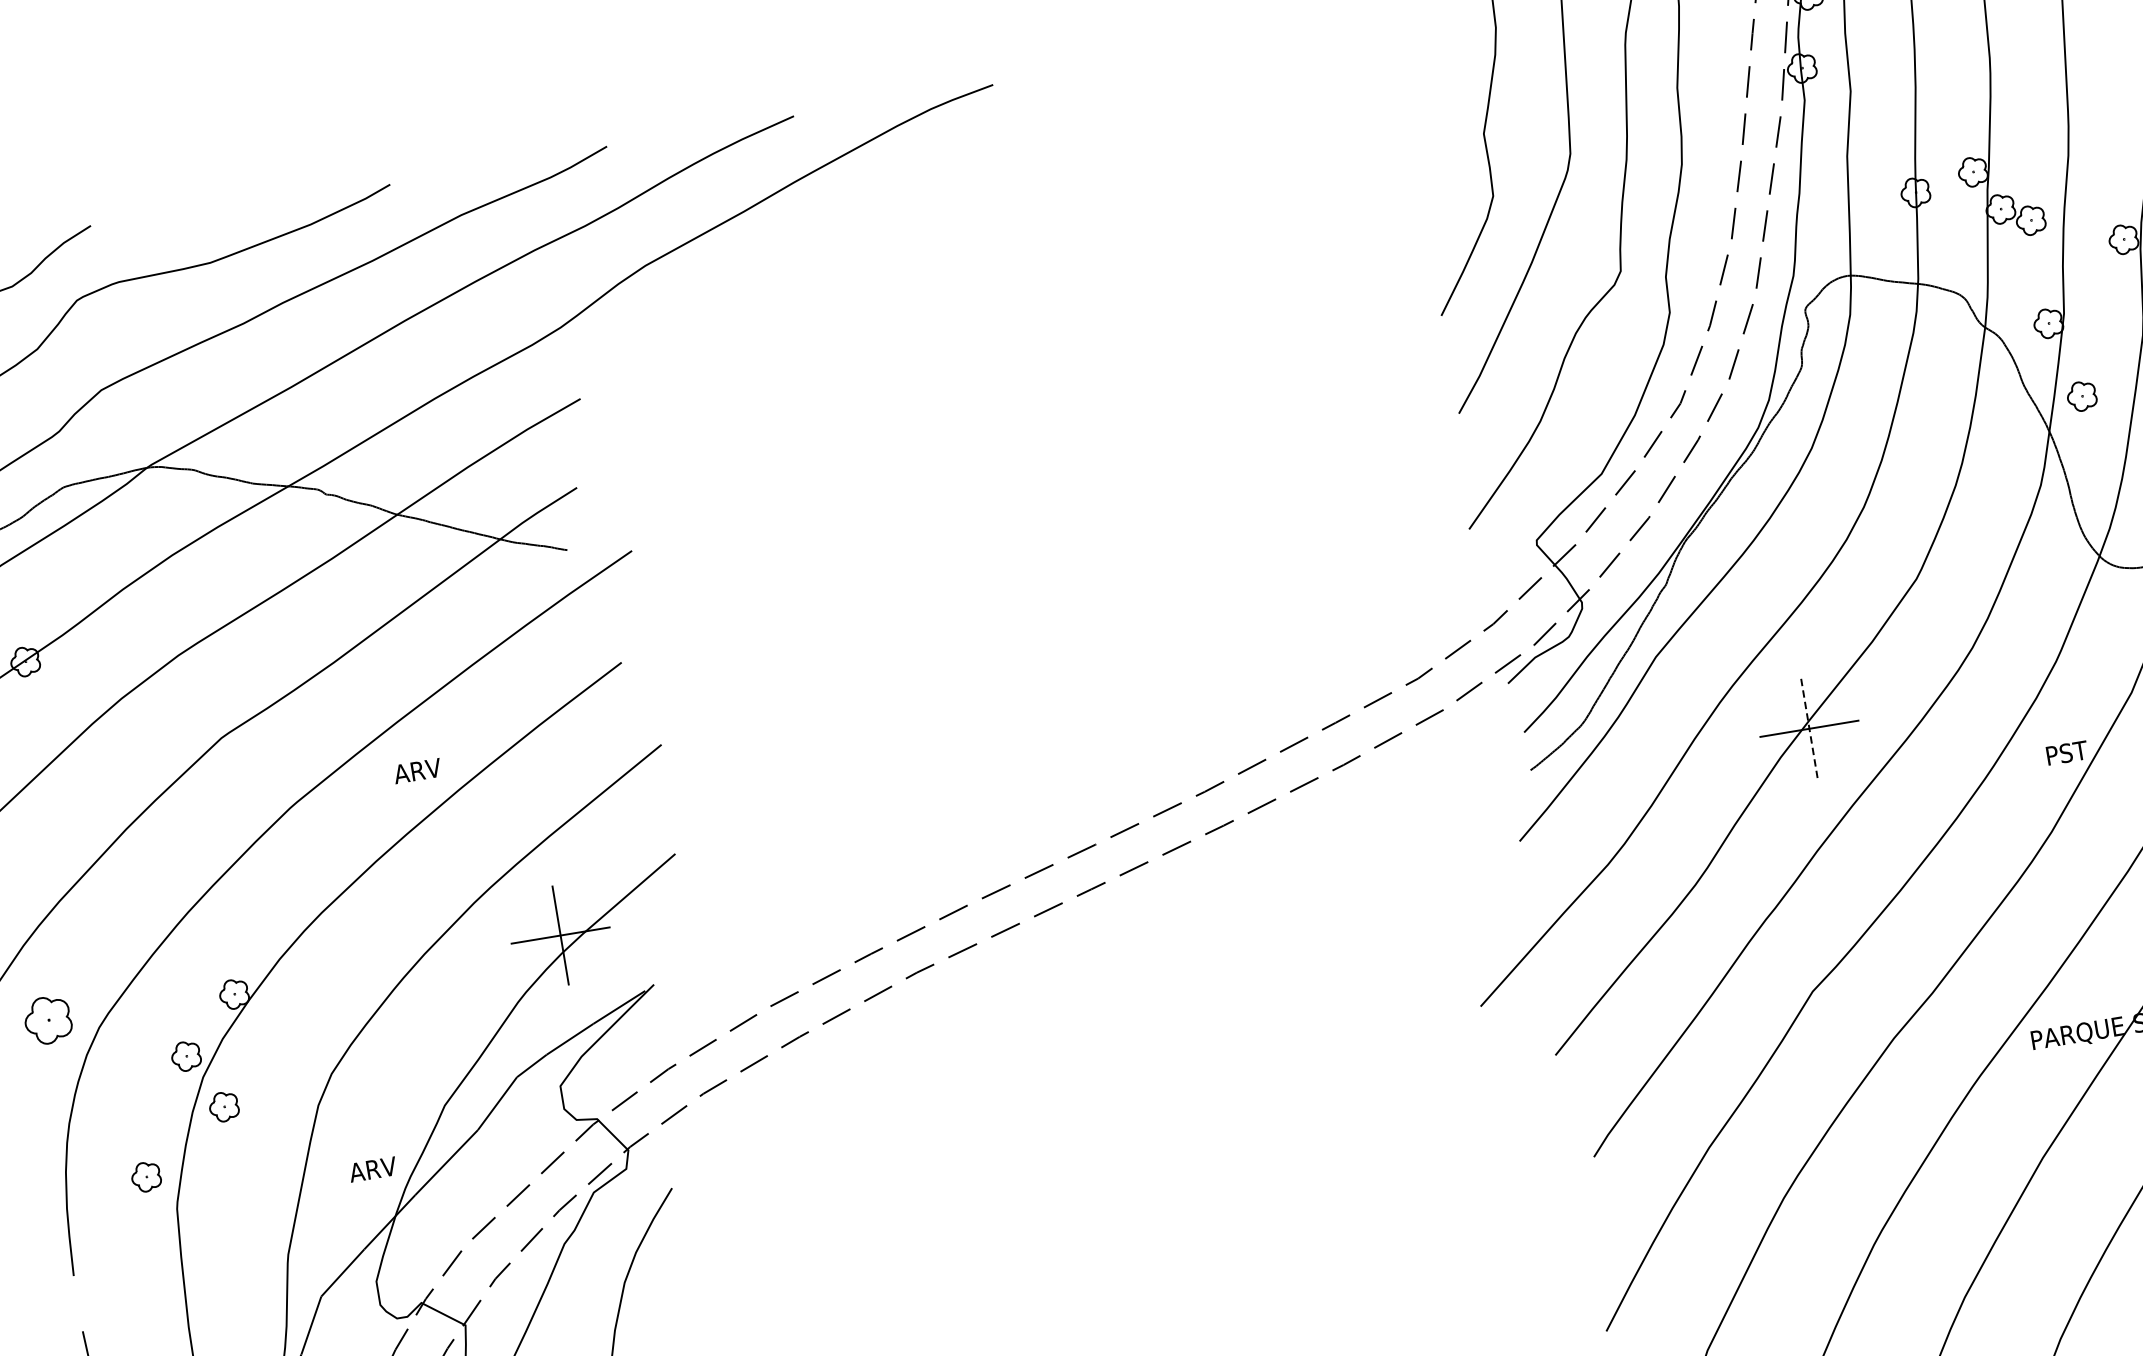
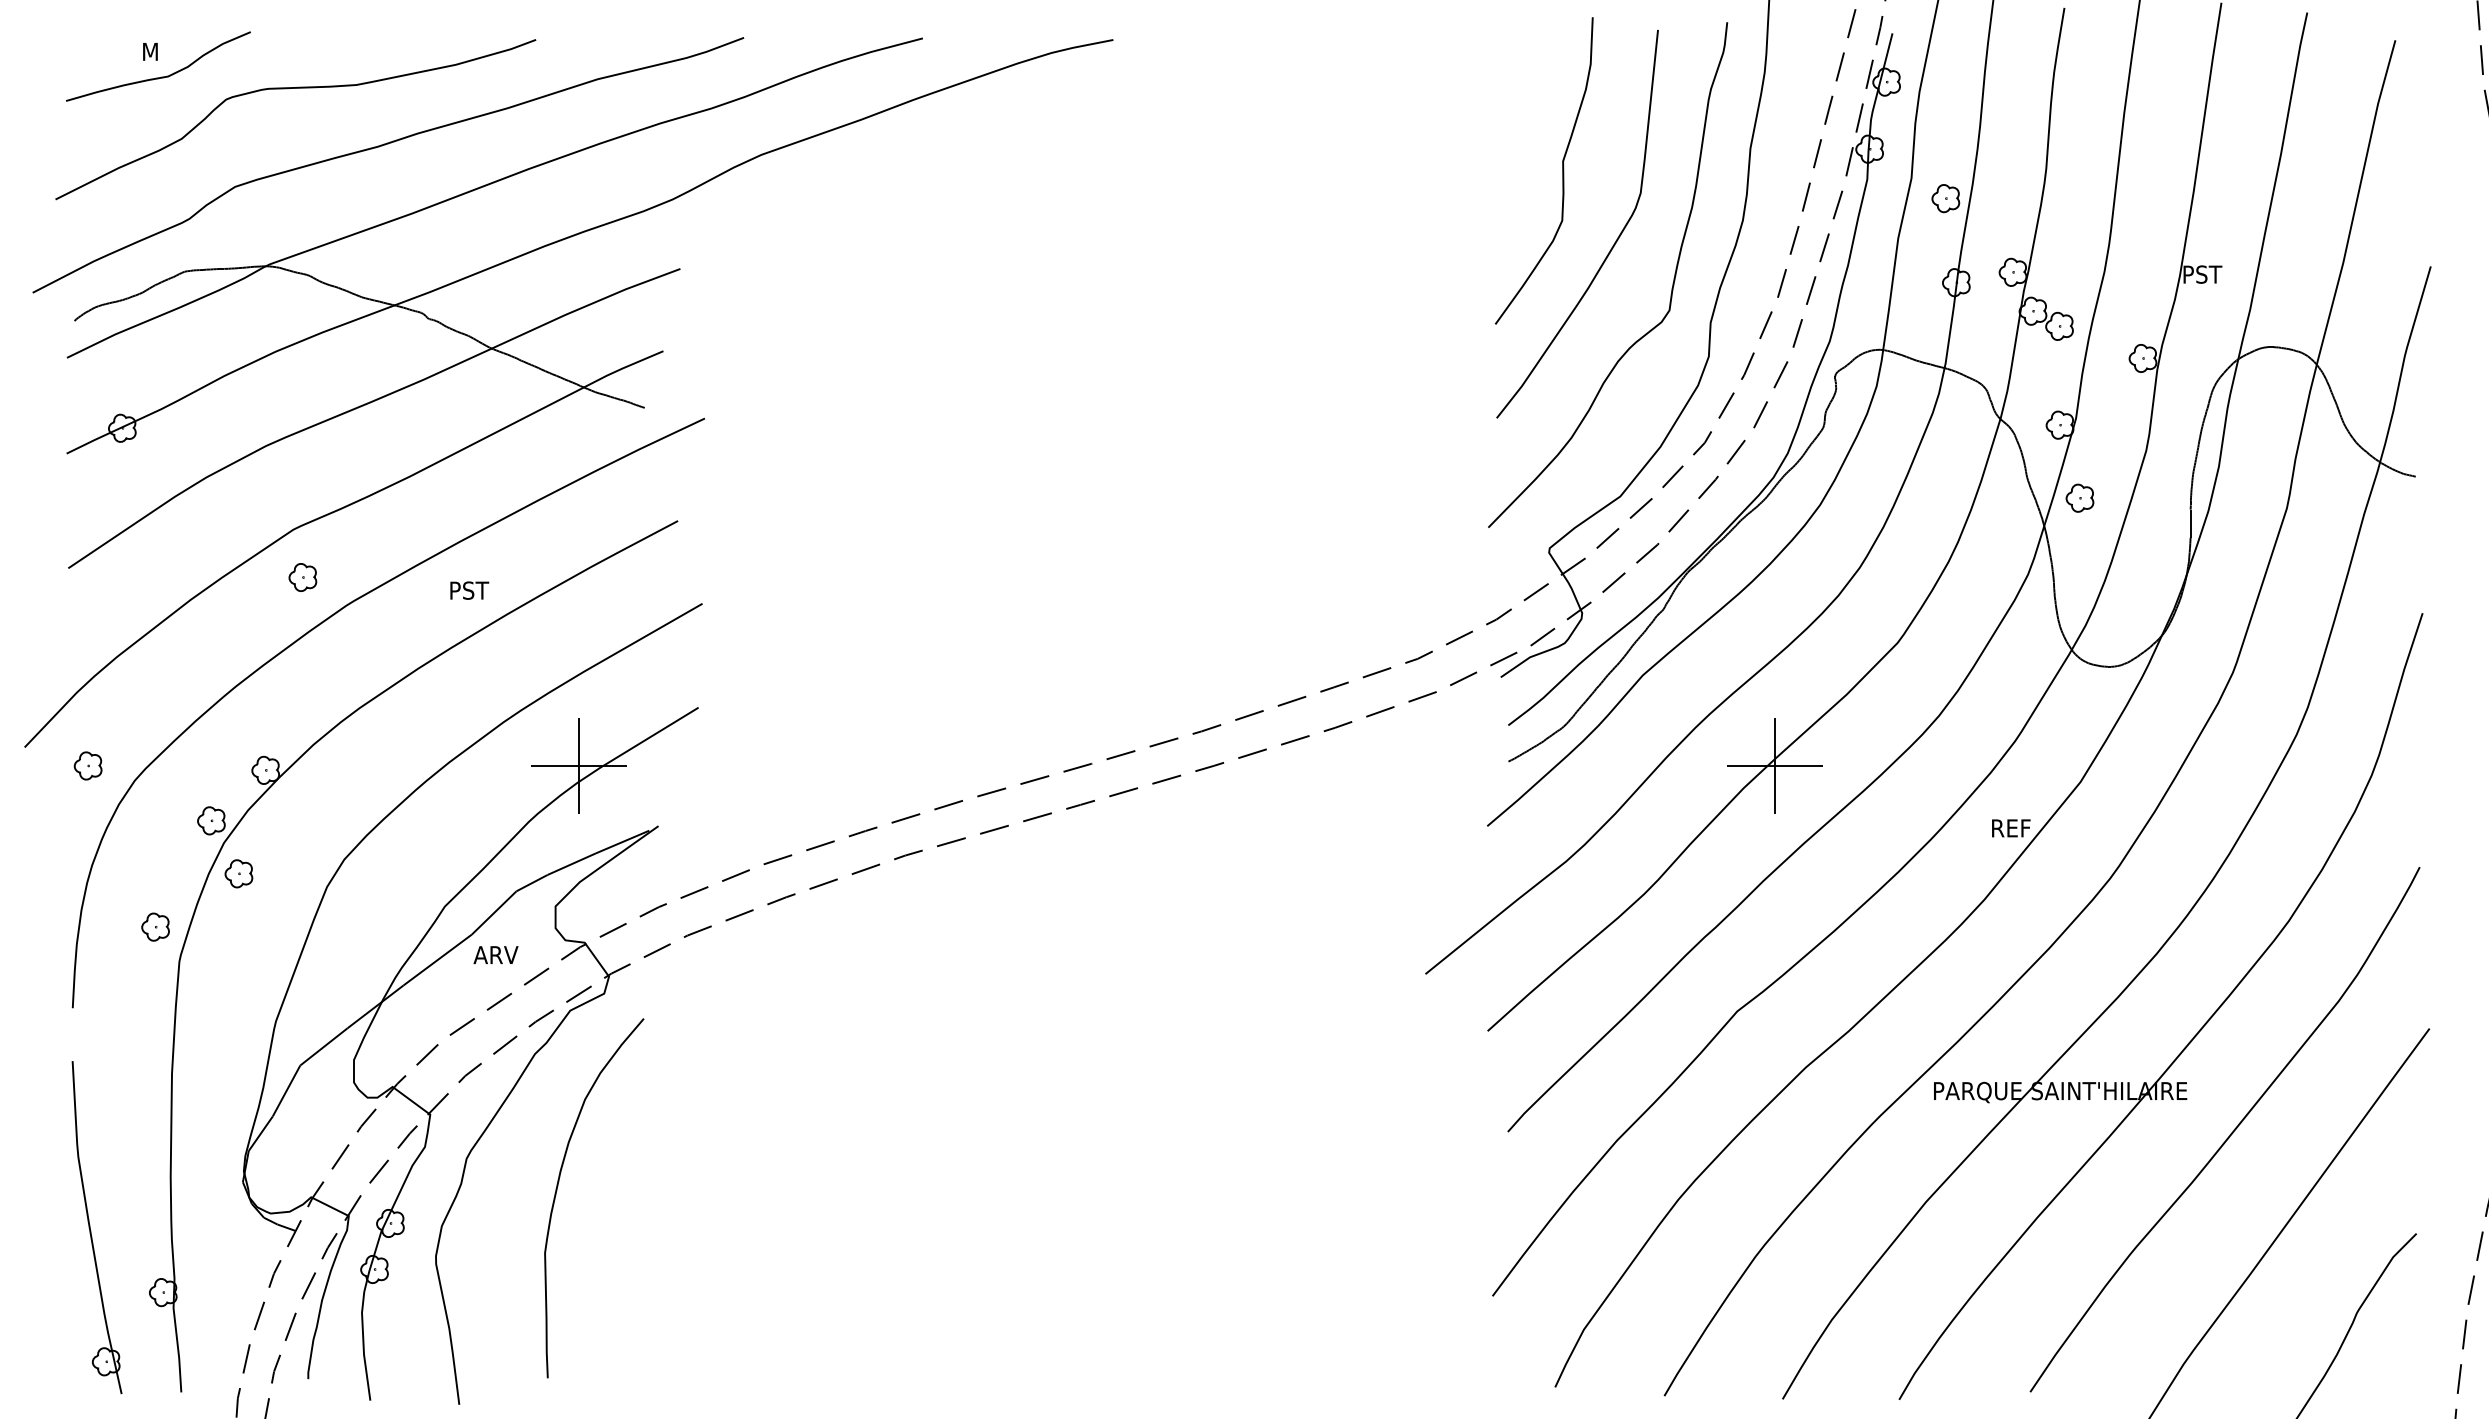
part: (1889, 106) -> (1945, 198), added
line: (1809, 728) -> (1774, 765), dashed -> solid
text: (2068, 752) -> (2012, 828), PST -> REF
text: (416, 771) -> (470, 590), ARV -> PST
part: (239, 786) -> (302, 577), added
part: (47, 1020) -> (87, 765), size x0.62
text: (372, 1168) -> (495, 954), moved

